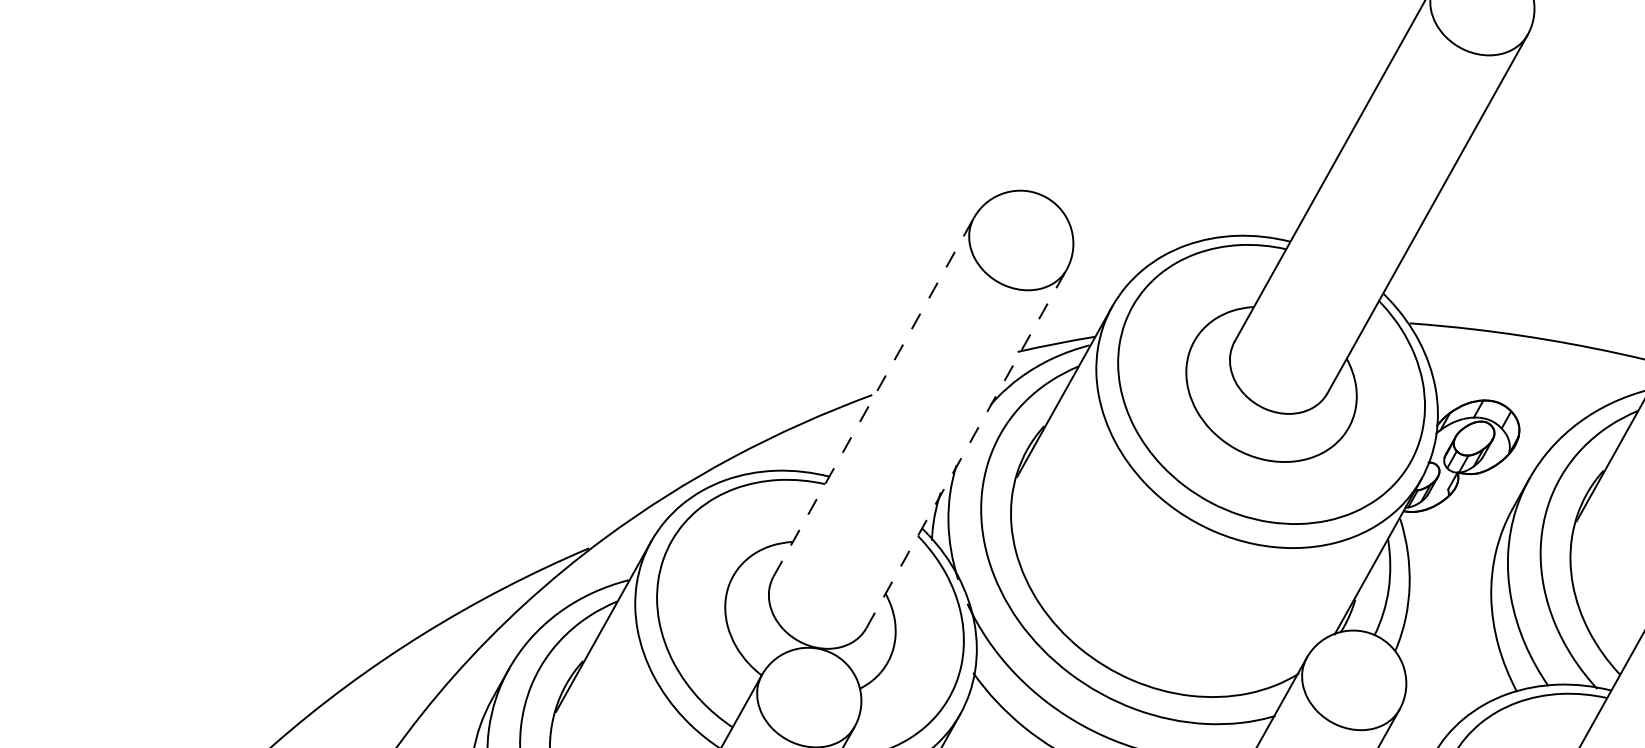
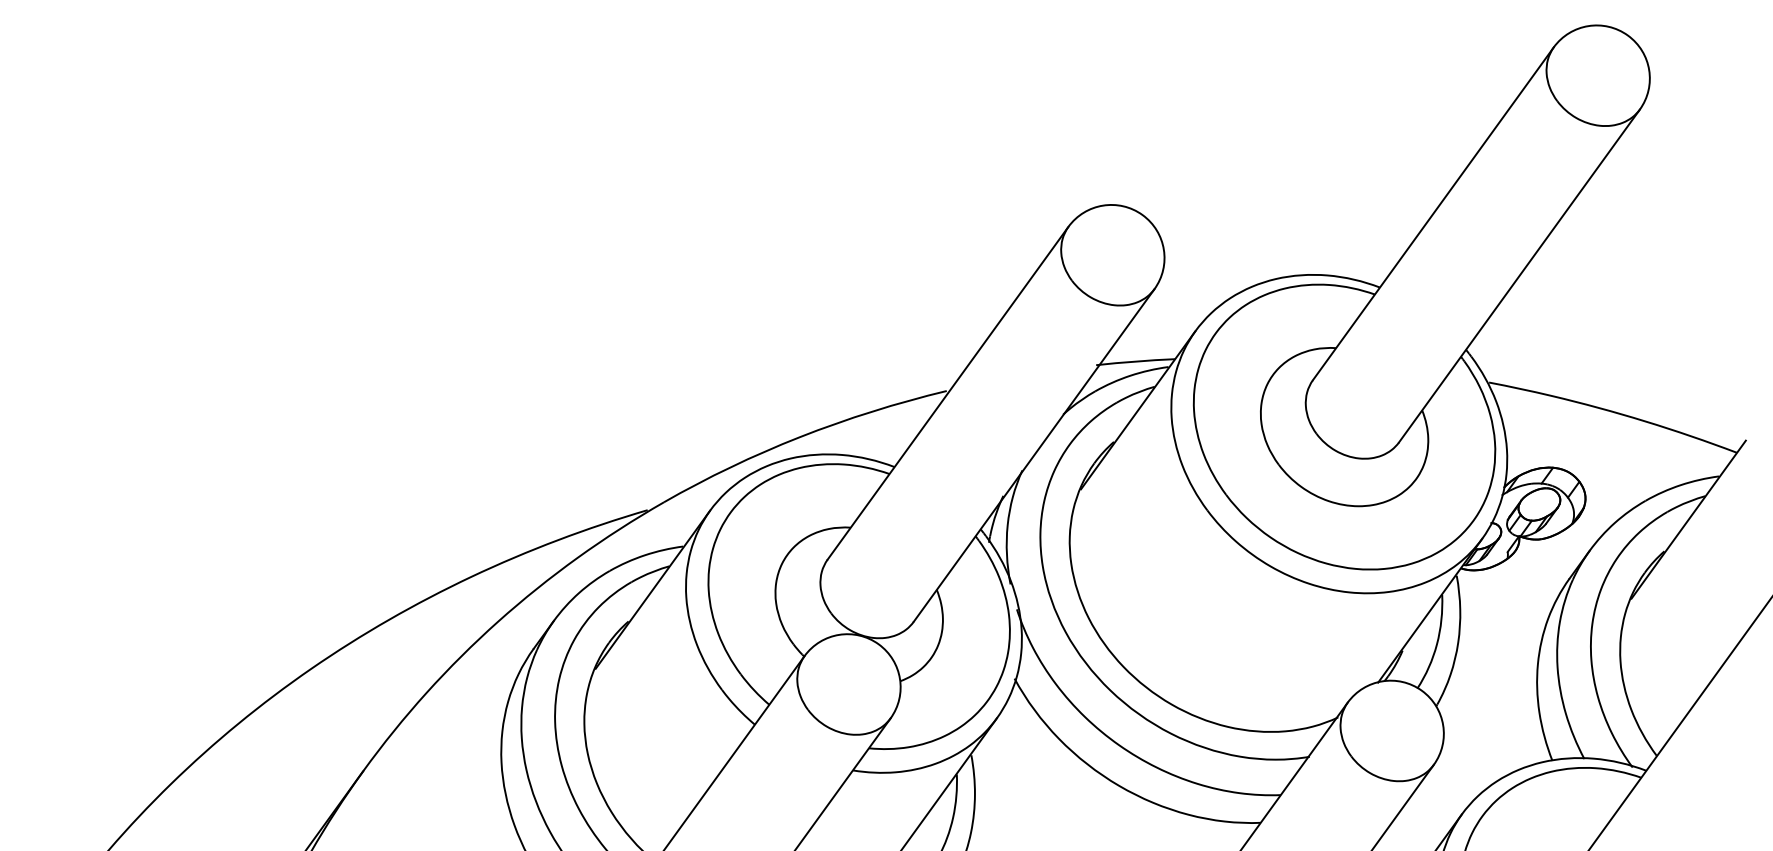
line: (874, 396) -> (948, 392), dashed -> solid
line: (966, 448) -> (1034, 455), dashed -> solid

